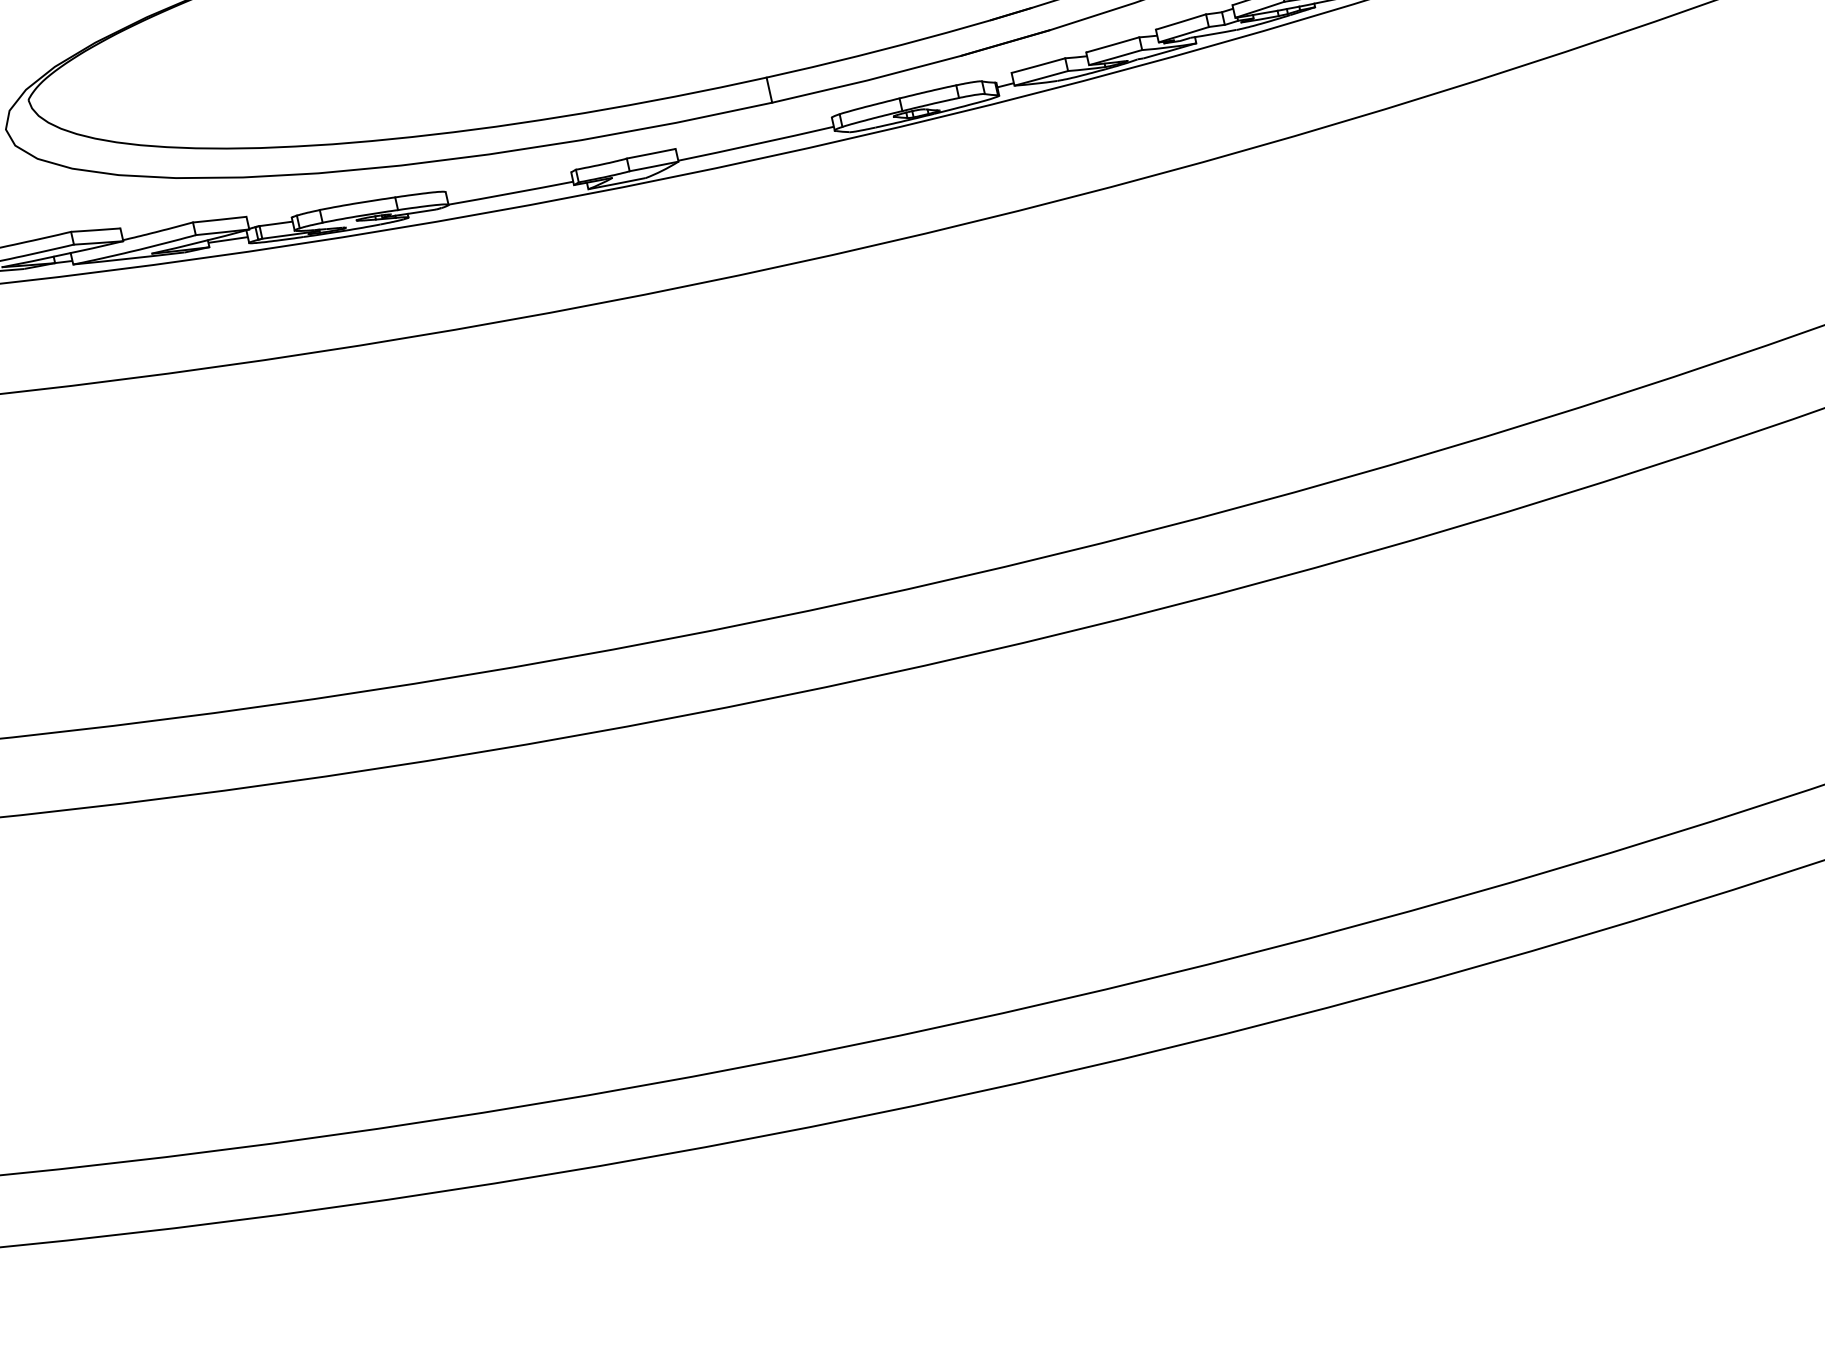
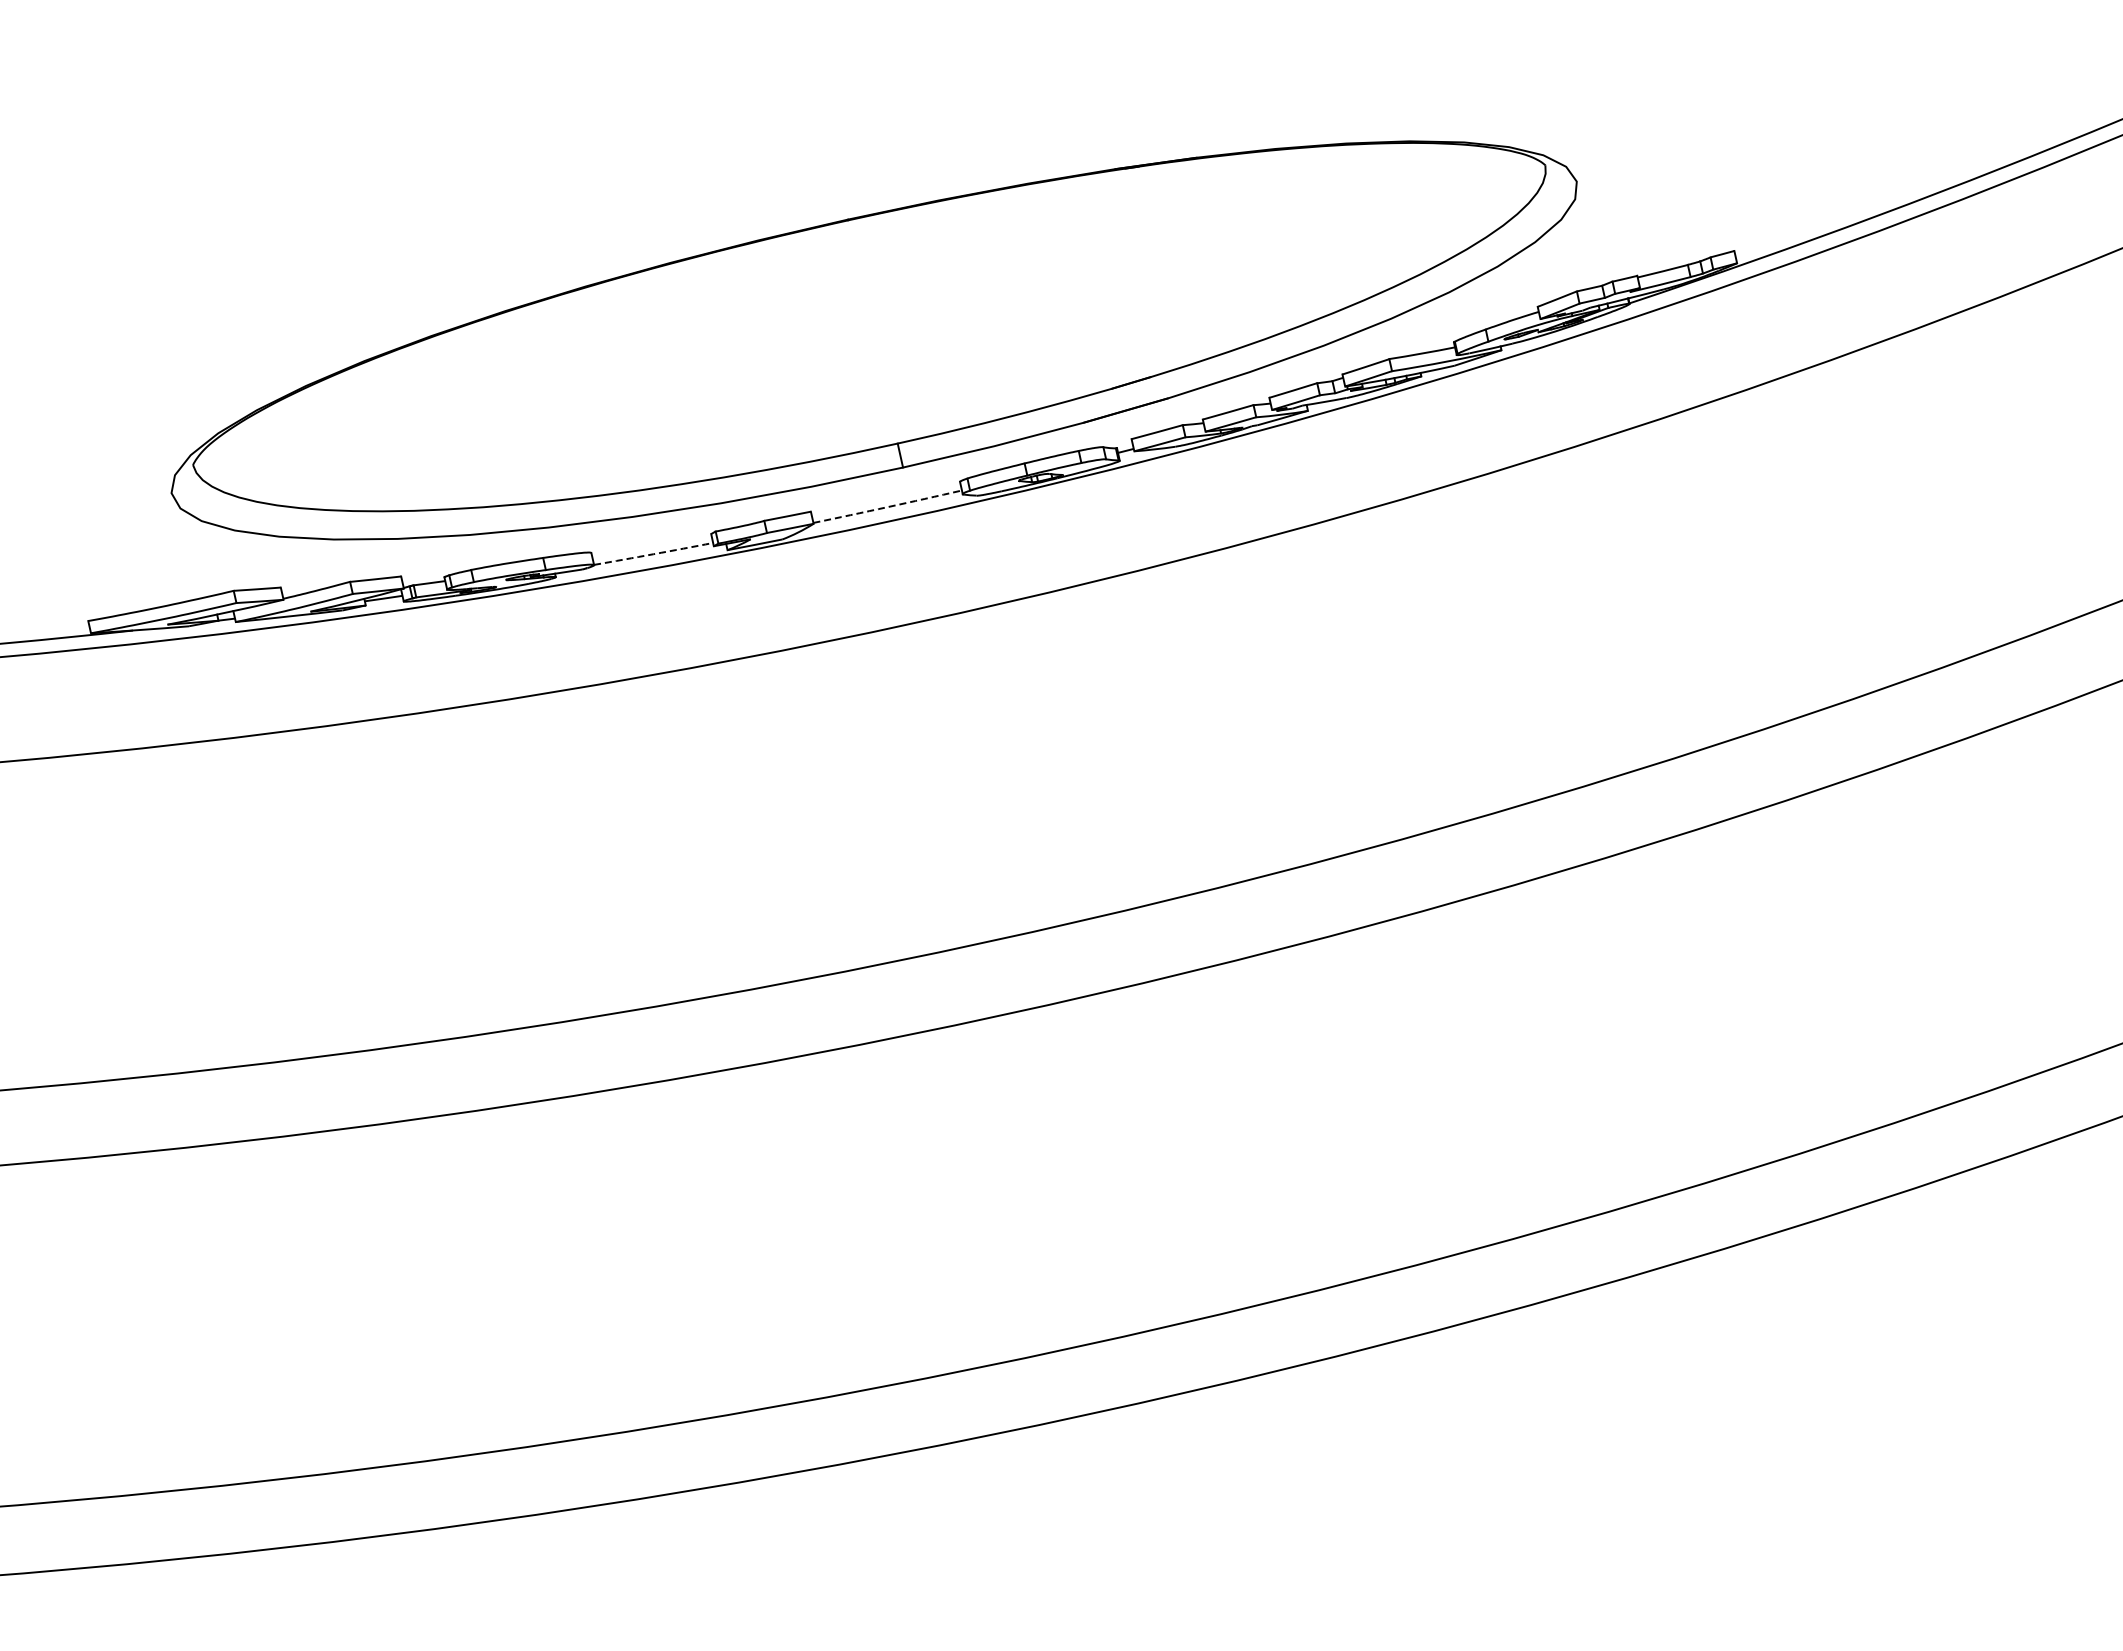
arc: (755, 144) -> (887, 507), solid -> dashed
arc: (510, 193) -> (653, 554), solid -> dashed

